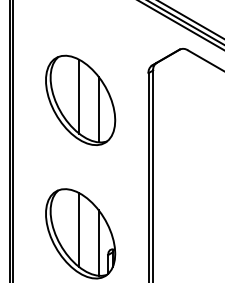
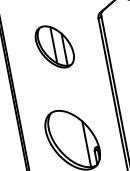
part: (80, 99) -> (54, 46), size x0.7
line: (79, 230) -> (71, 138), removed

